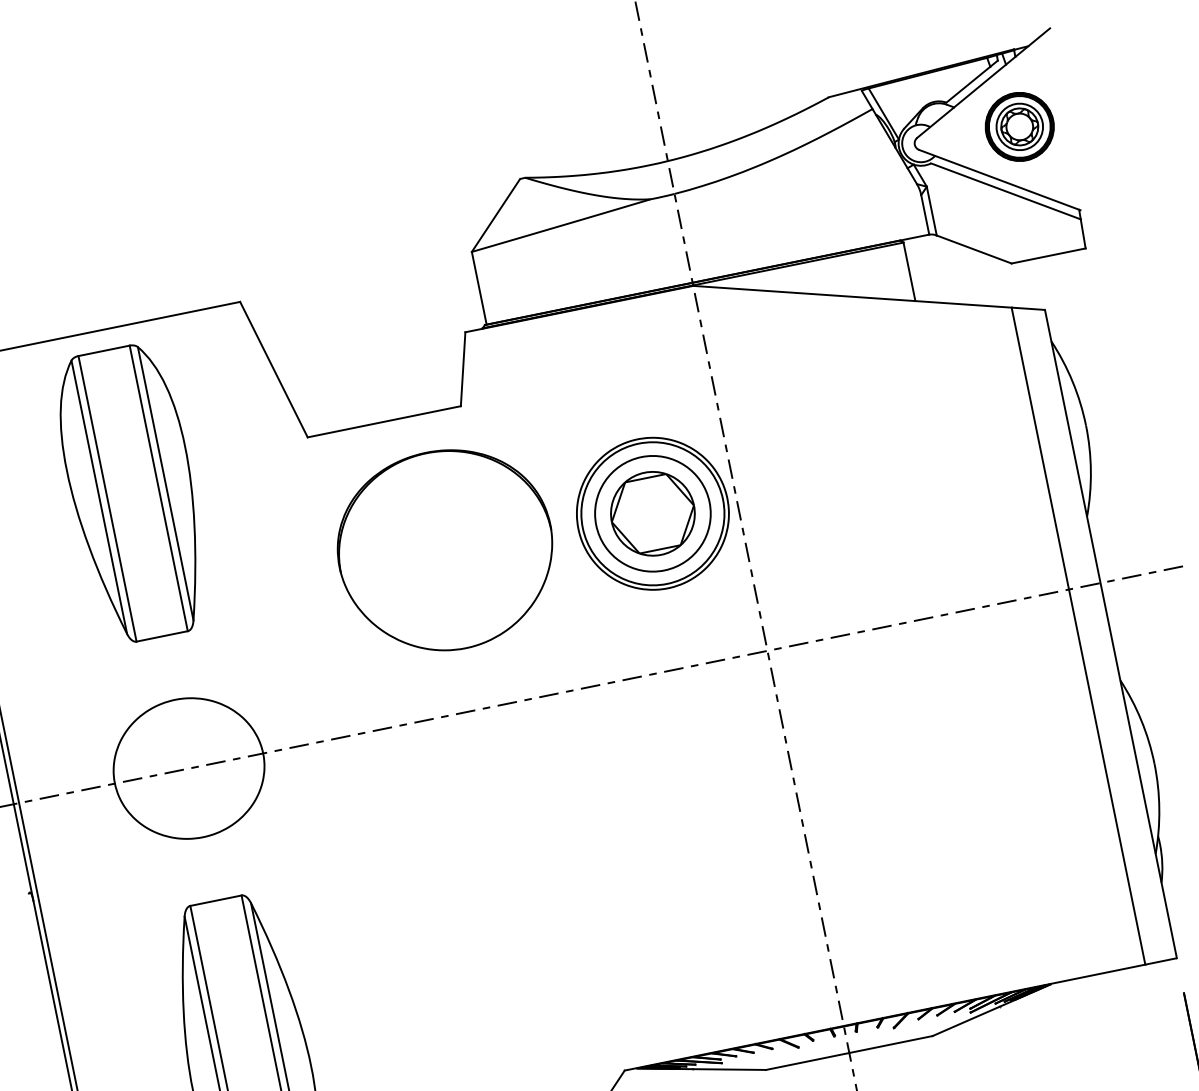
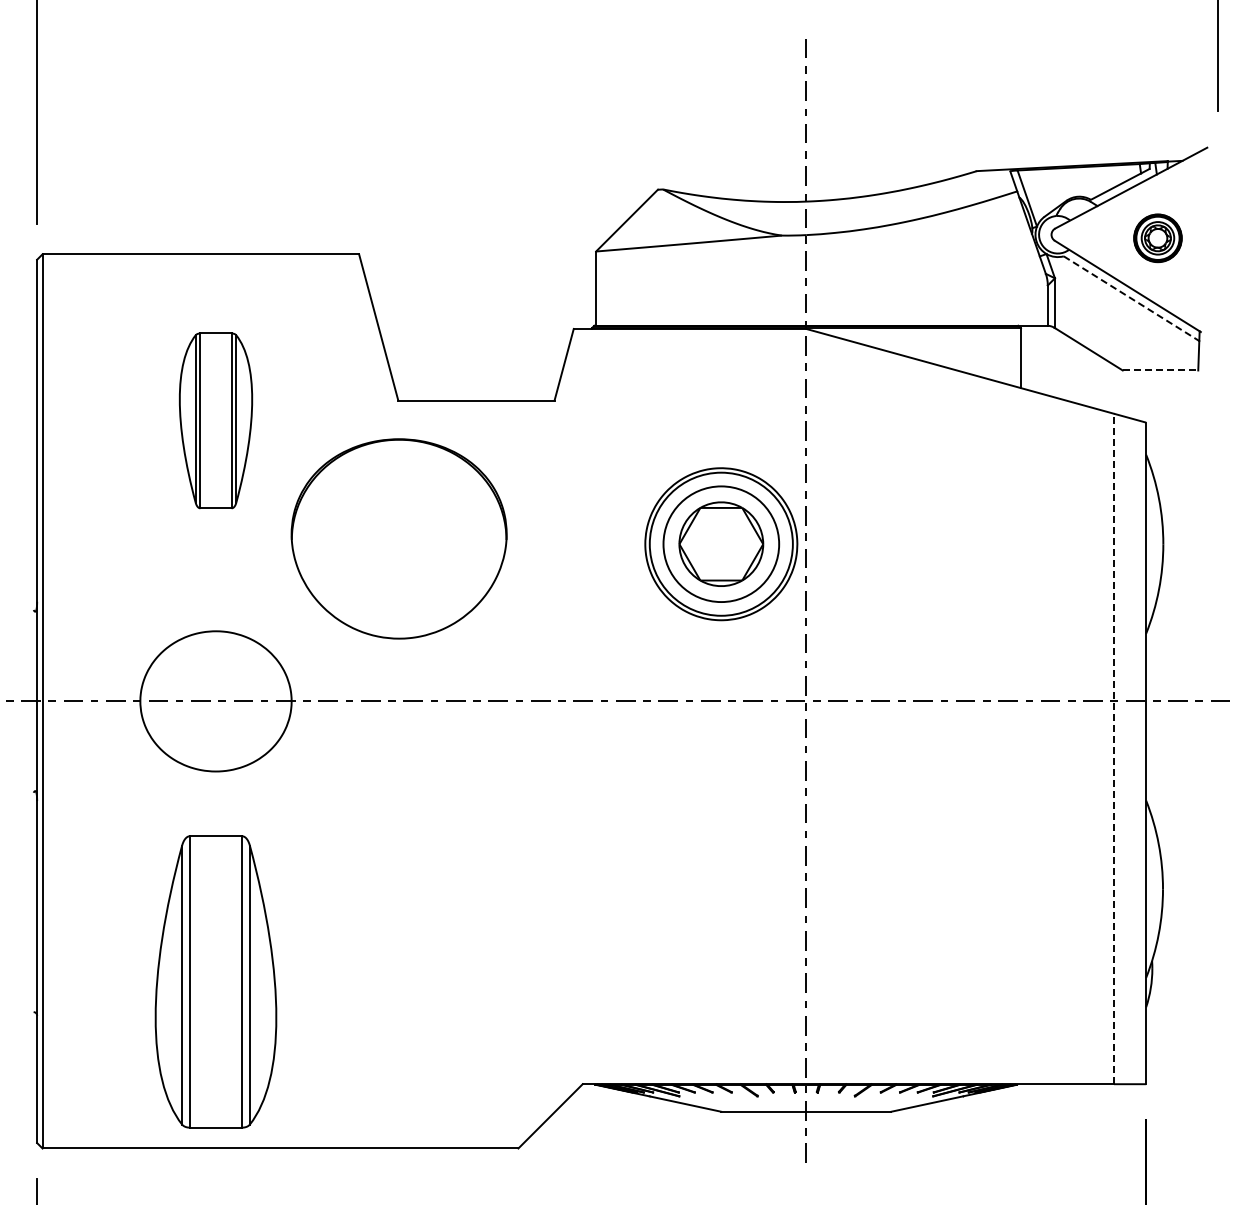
part: (1019, 127) -> (1157, 238), size x0.7
line: (1005, 191) -> (1131, 298), solid -> dashed
line: (1048, 256) -> (1160, 370), solid -> dashed
part: (132, 493) -> (215, 420), size x0.6
part: (445, 550) -> (398, 538), moved
line: (1077, 635) -> (1113, 748), solid -> dashed

